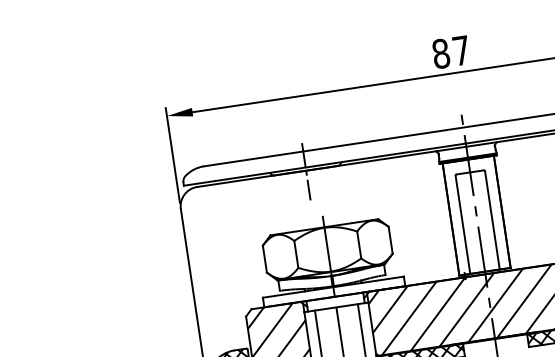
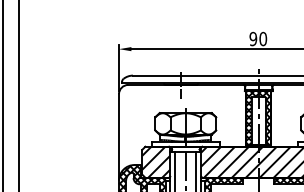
text: (451, 51) -> (258, 38), 87 -> 90
hatch: (476, 216) -> (258, 118), added

